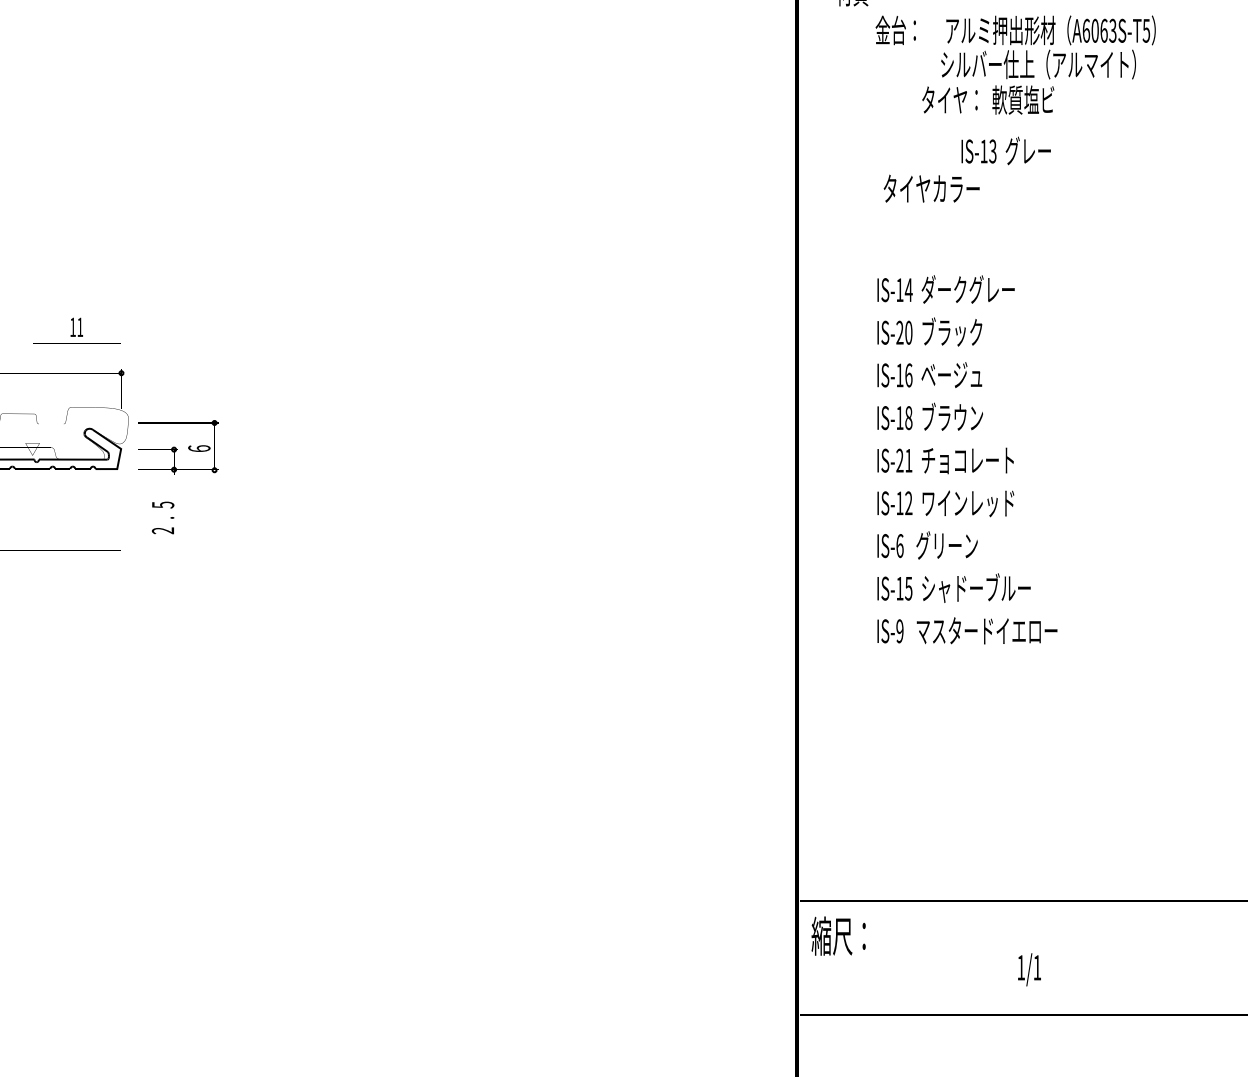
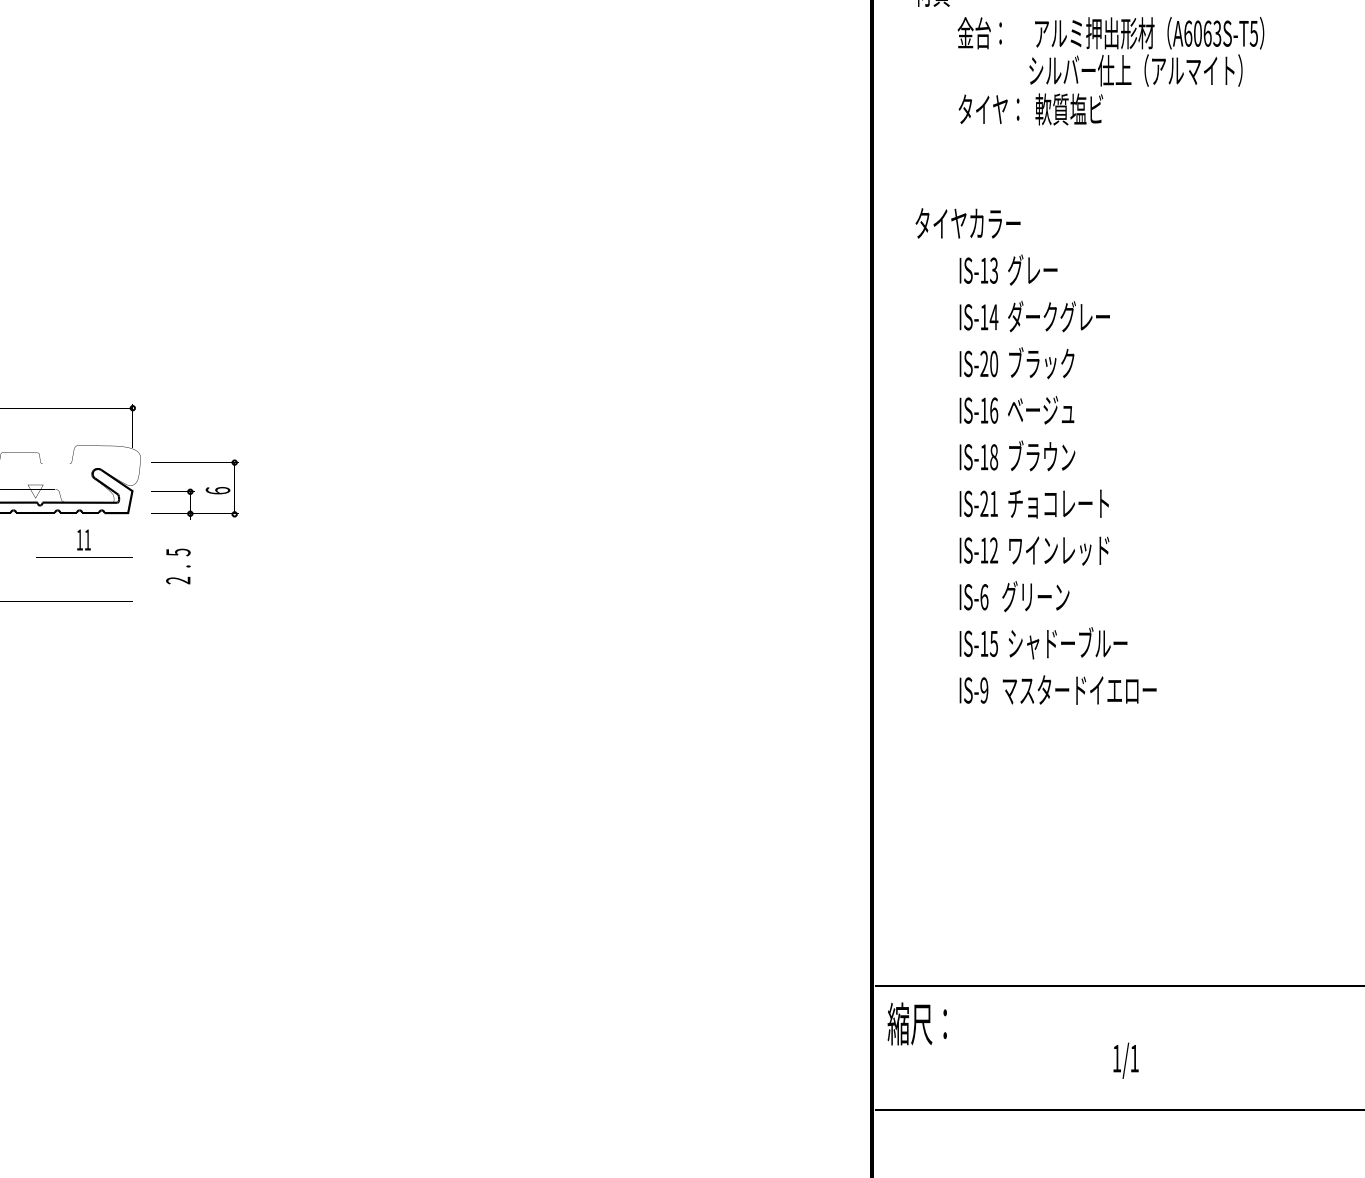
text: (987, 100) -> (1030, 109), moved
text: (1006, 150) -> (1008, 269), moved
text: (931, 188) -> (967, 223), moved
text: (77, 330) -> (84, 543), moved

